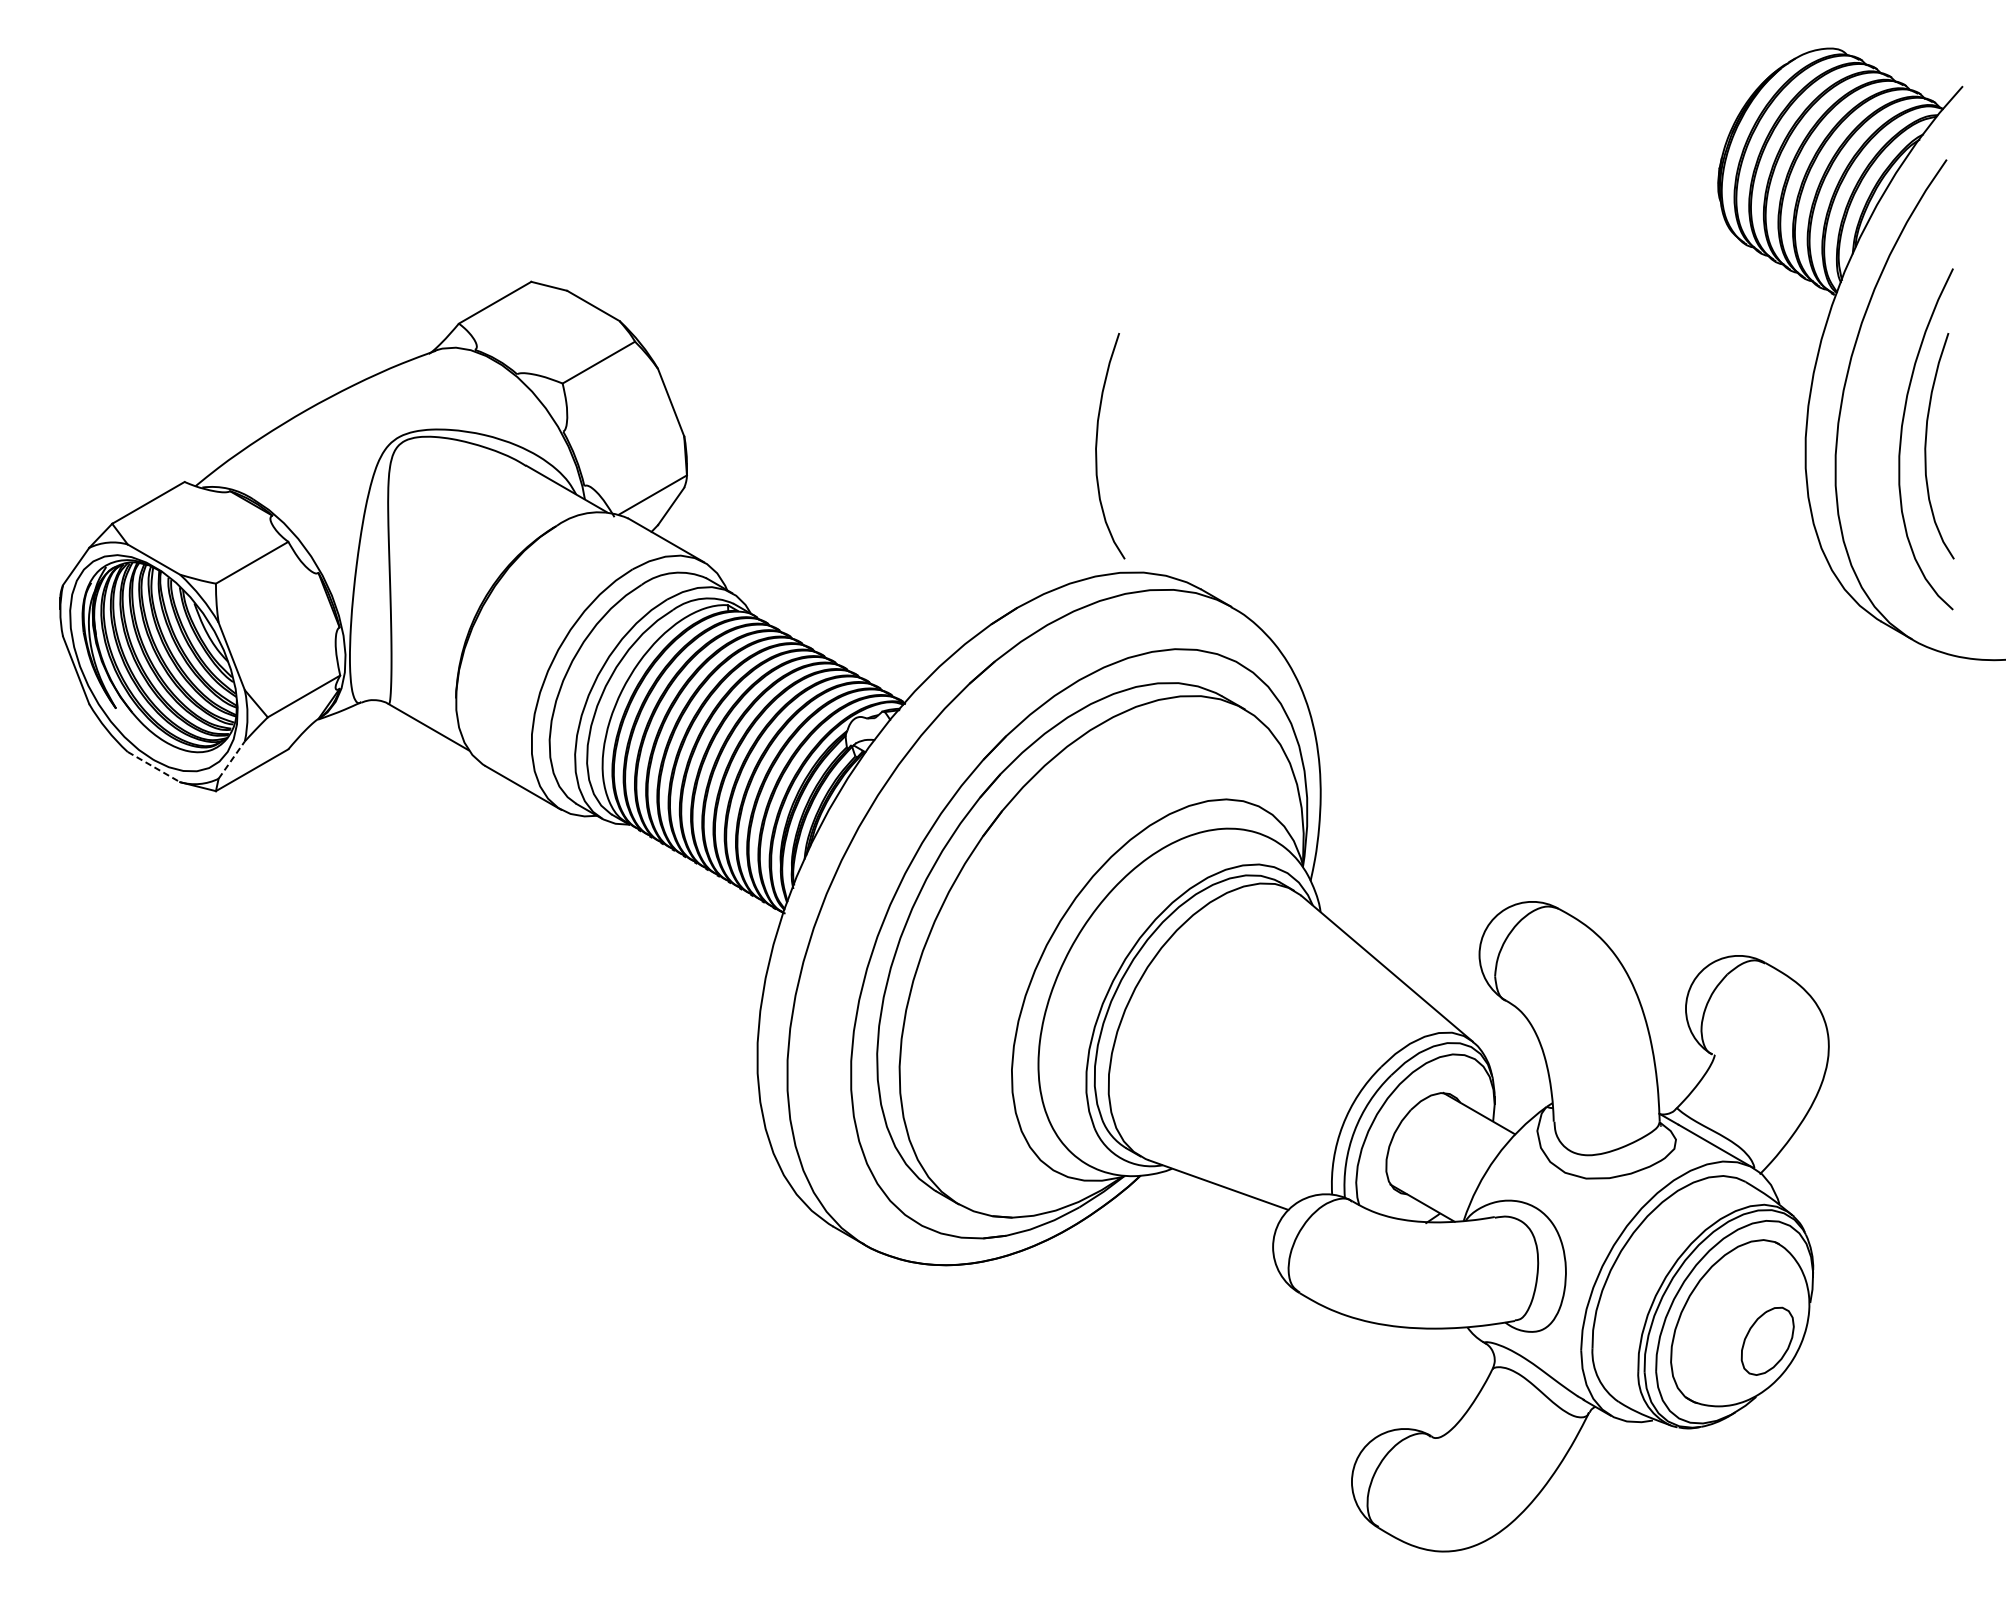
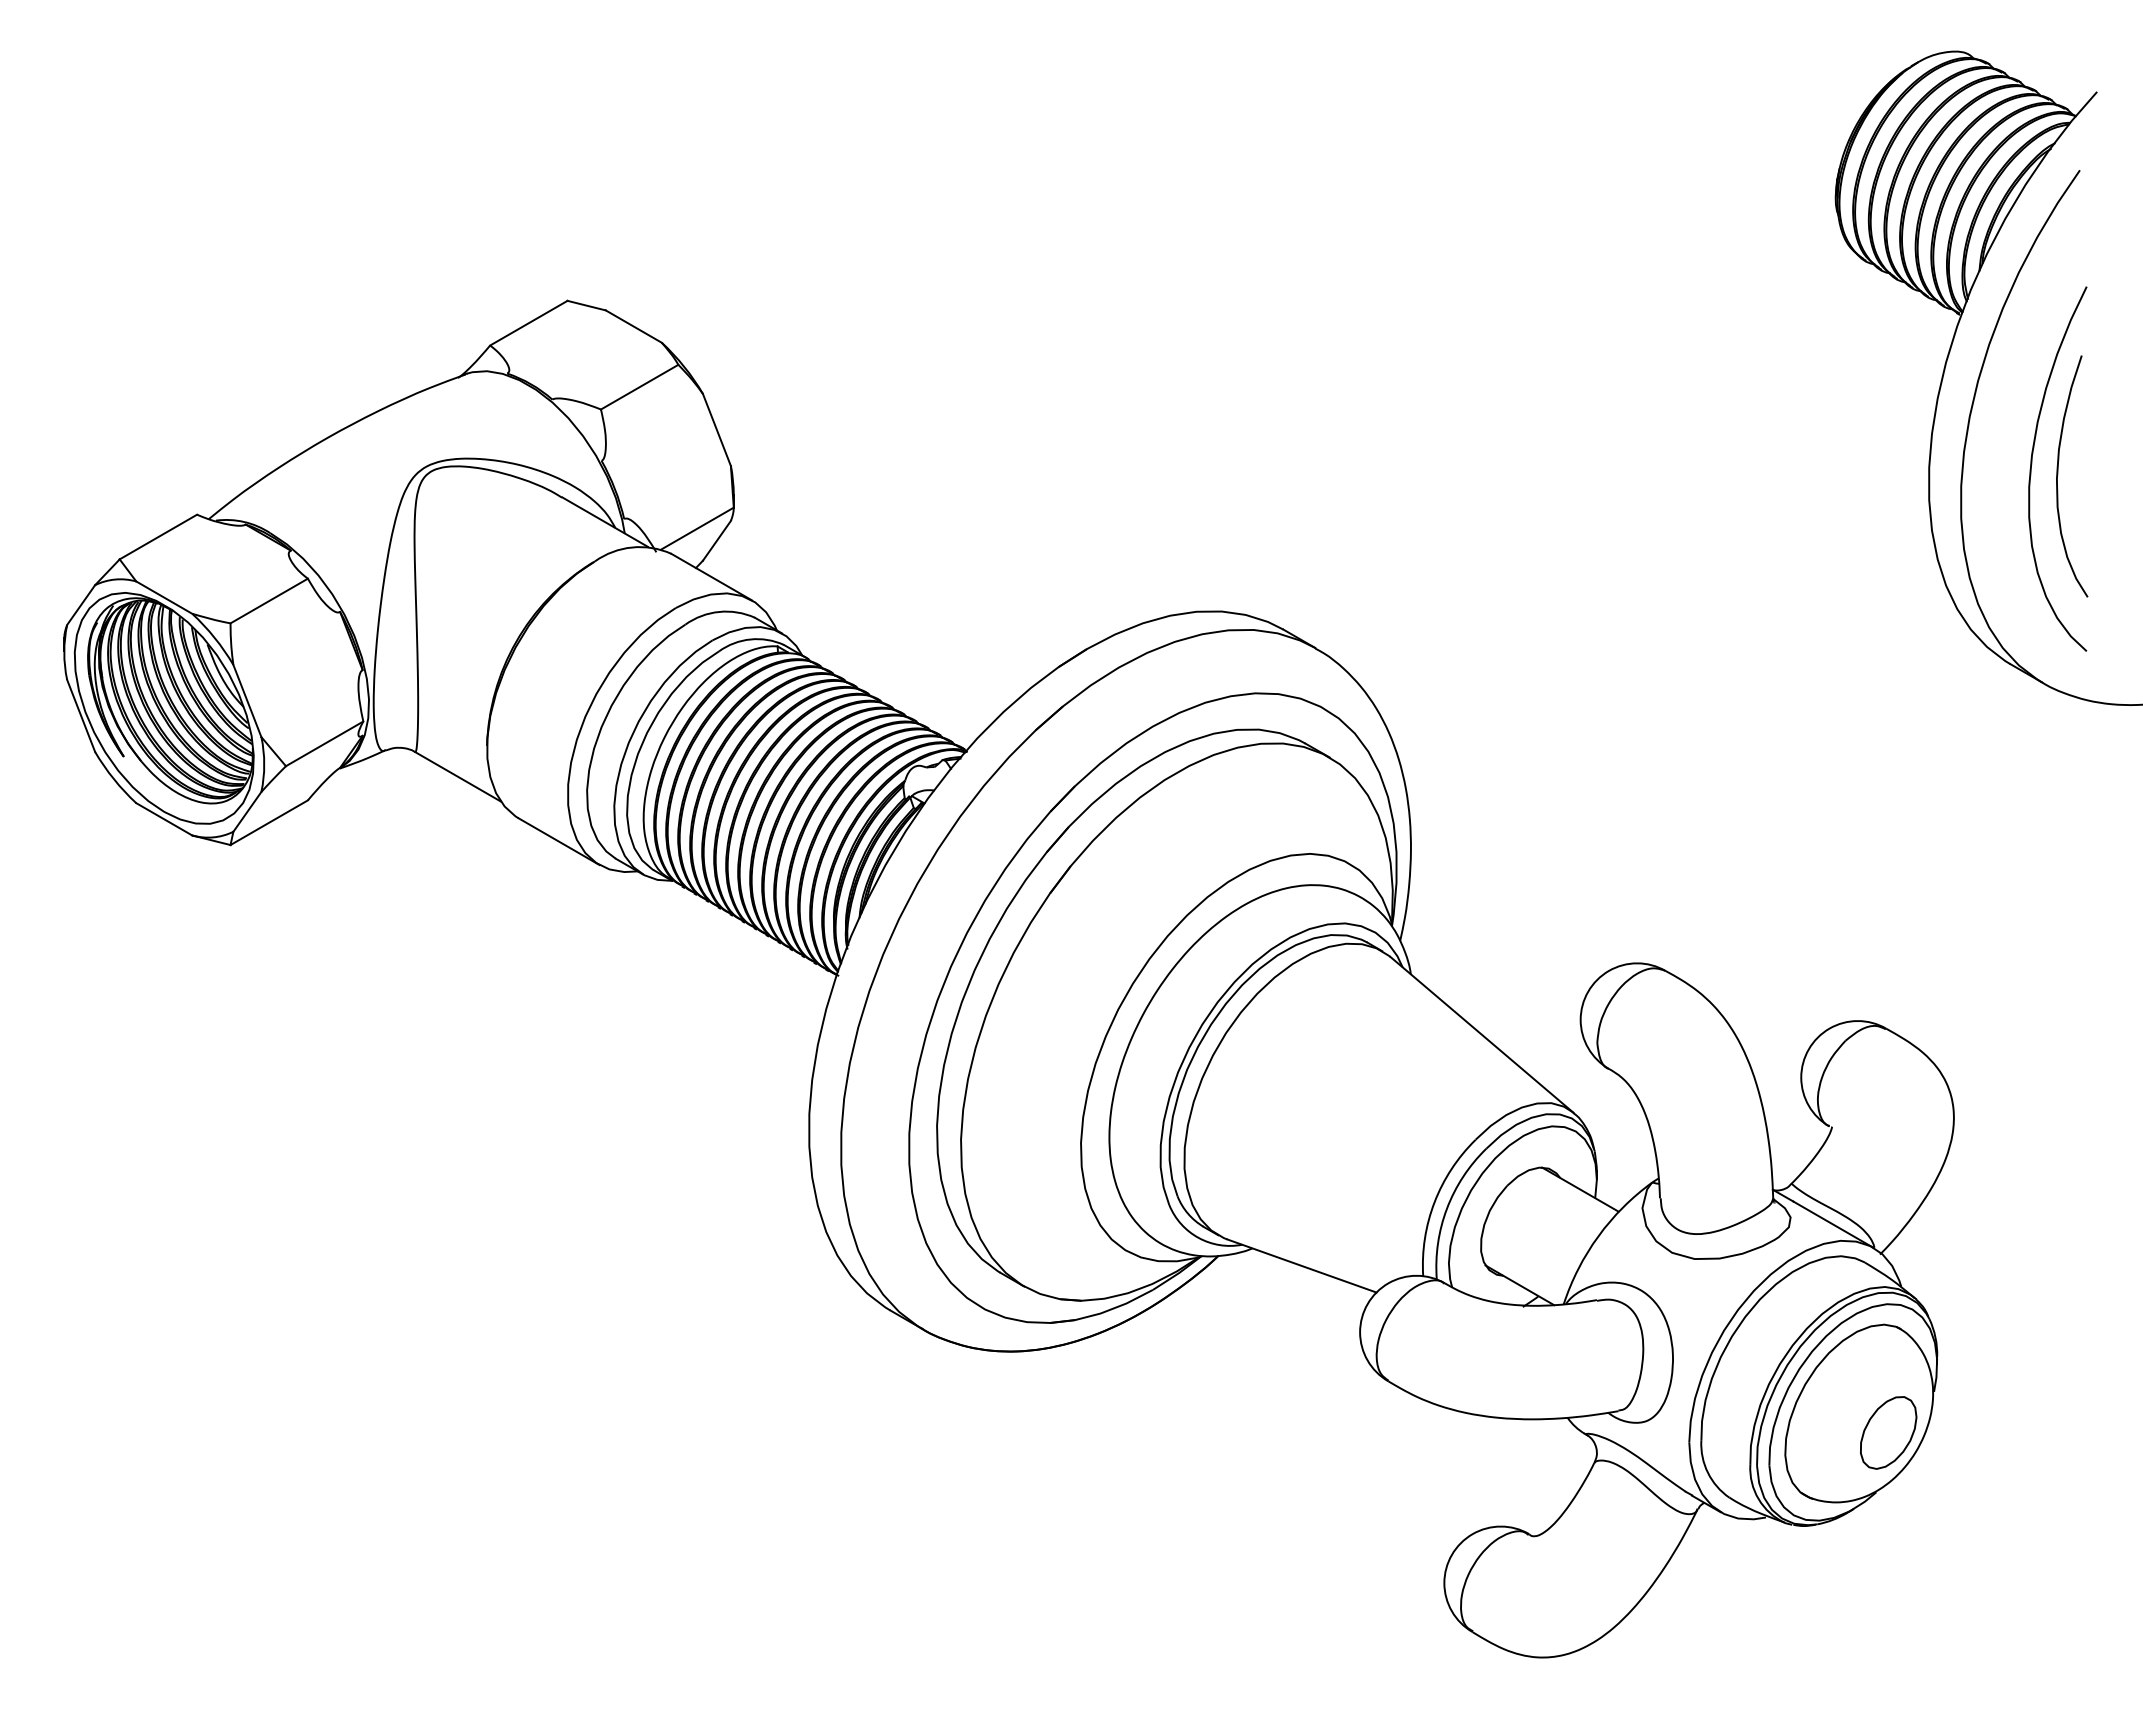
curve: (1097, 445) -> (1172, 475), removed
line: (231, 759) -> (247, 811), dashed -> solid
line: (154, 767) -> (164, 819), dashed -> solid

